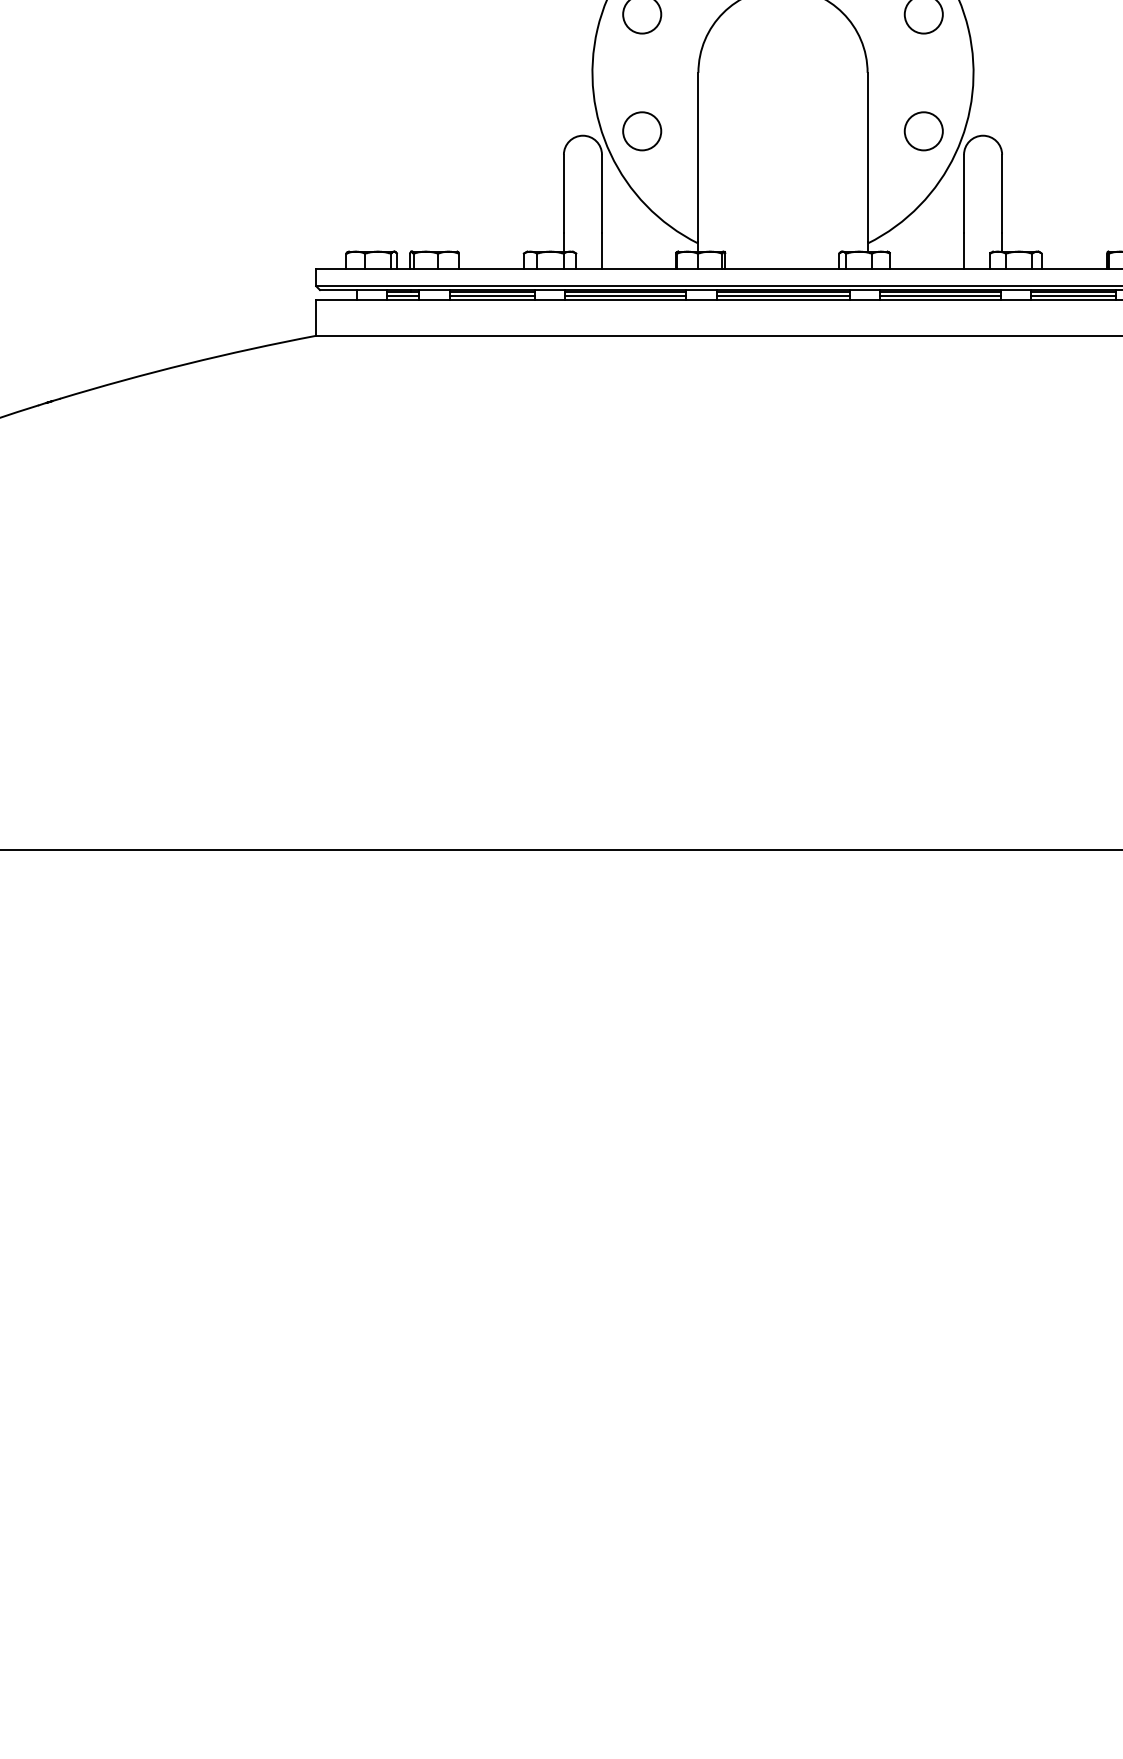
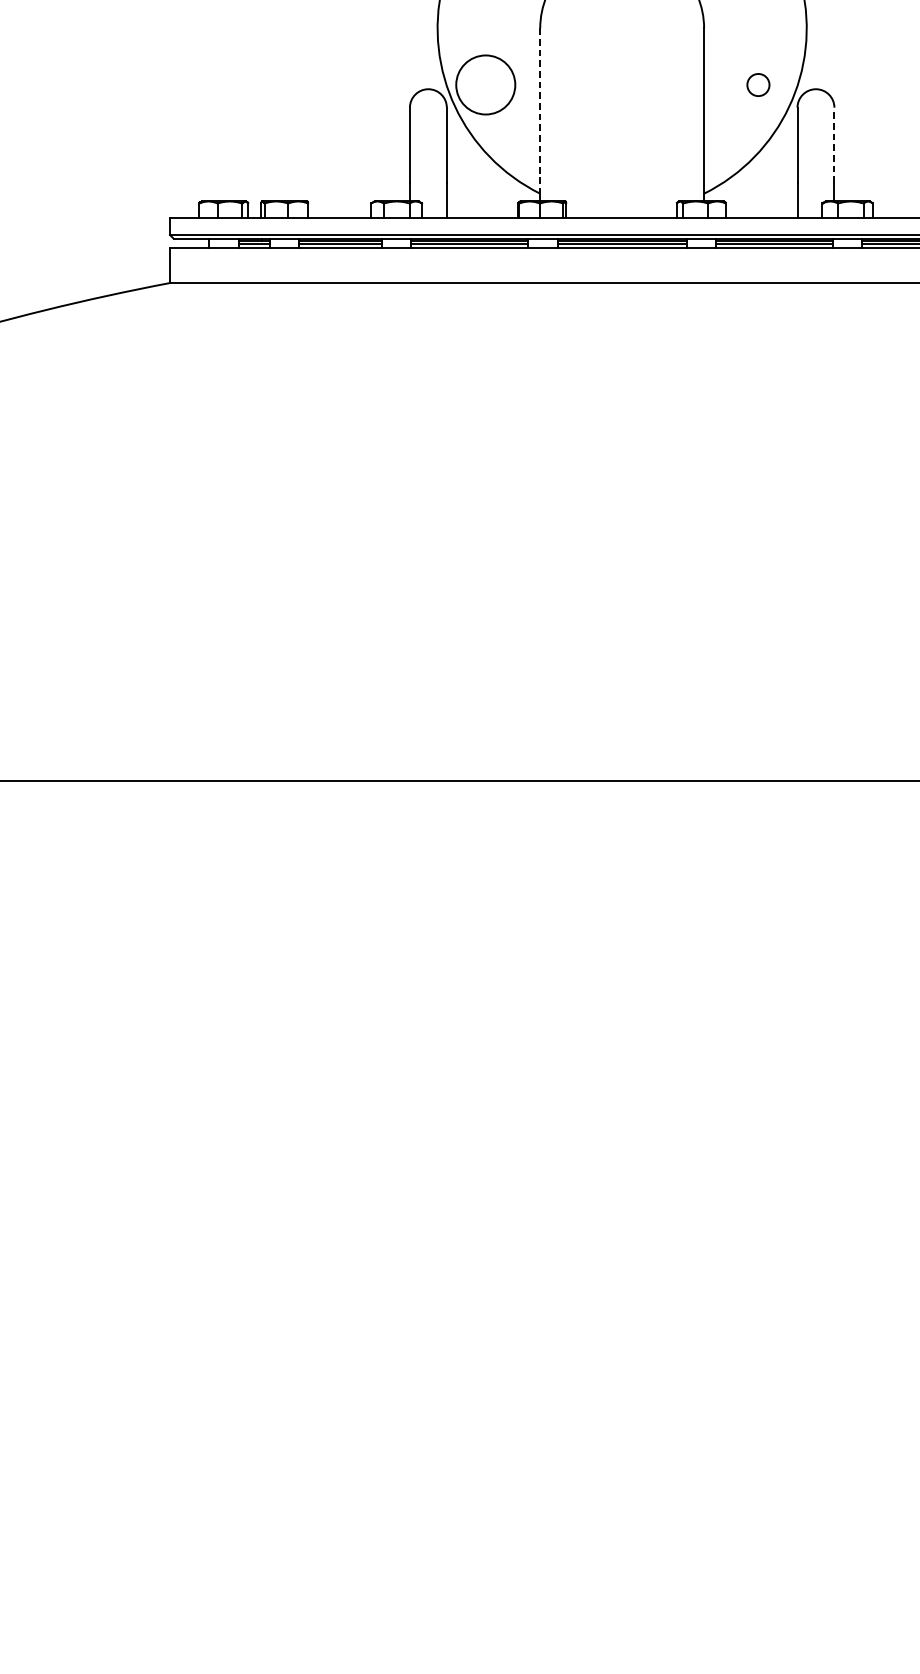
circle: (642, 131) -> (486, 85), size x1.6
circle: (923, 131) -> (758, 85), size x0.6
line: (698, 157) -> (540, 110), solid -> dashed
line: (1002, 193) -> (834, 145), solid -> dashed

